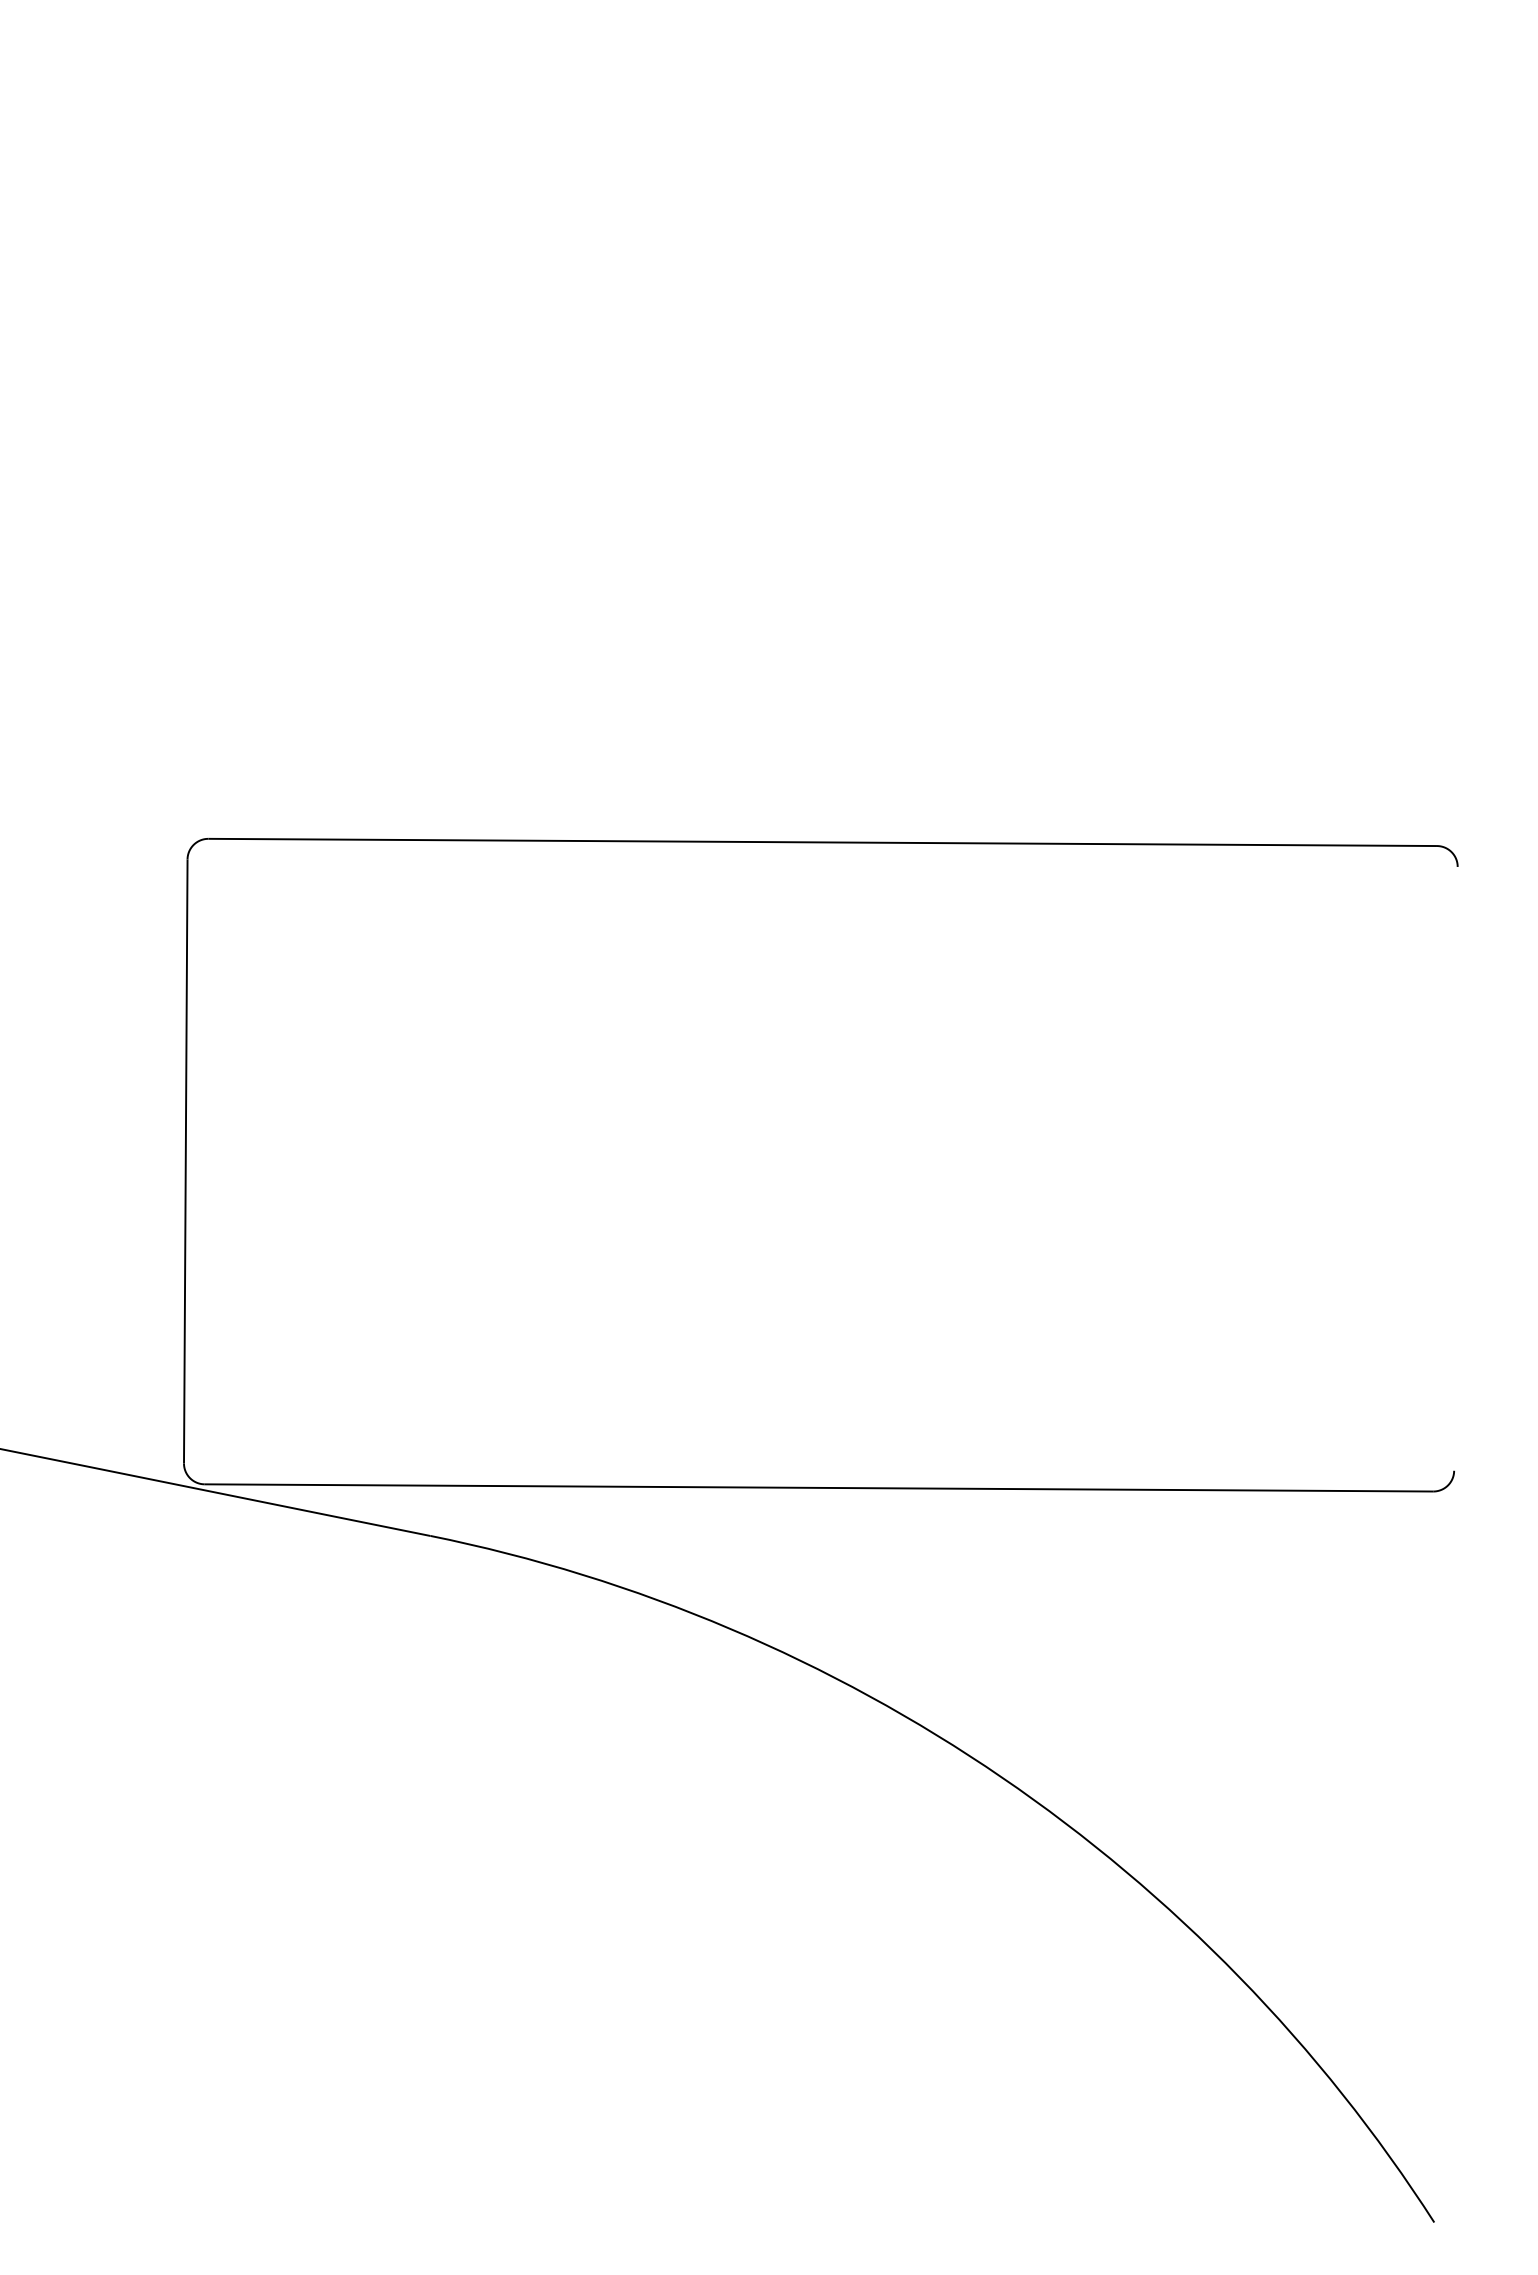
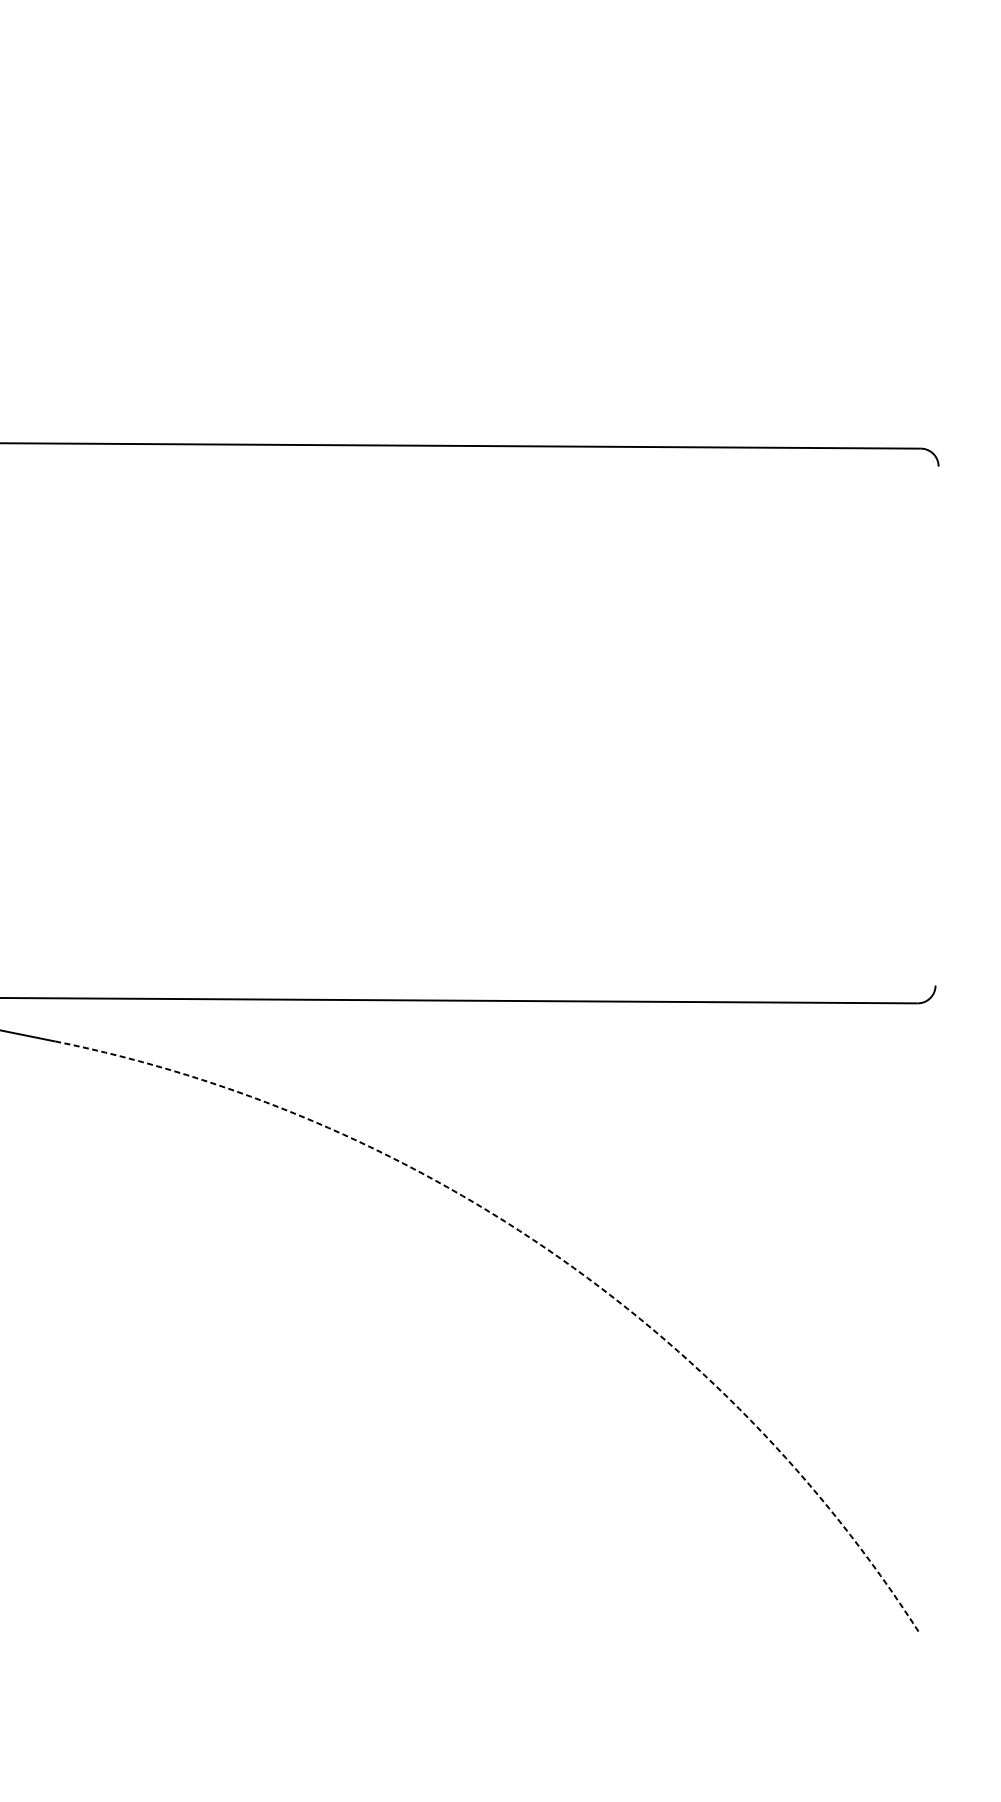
arc: (1001, 1777) -> (546, 1249), solid -> dashed

